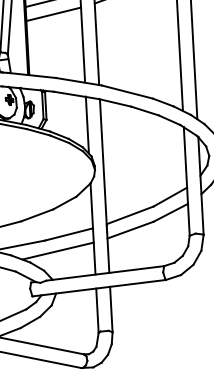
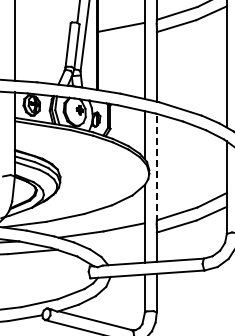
line: (52, 13) -> (120, 38), removed
line: (103, 162) -> (156, 167), solid -> dashed
line: (57, 250) -> (113, 240), removed

